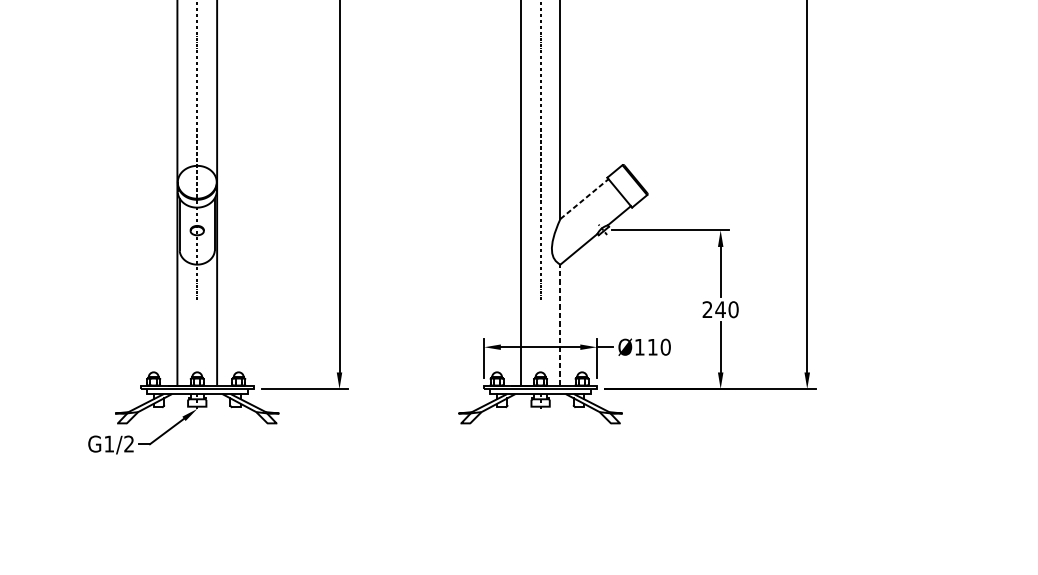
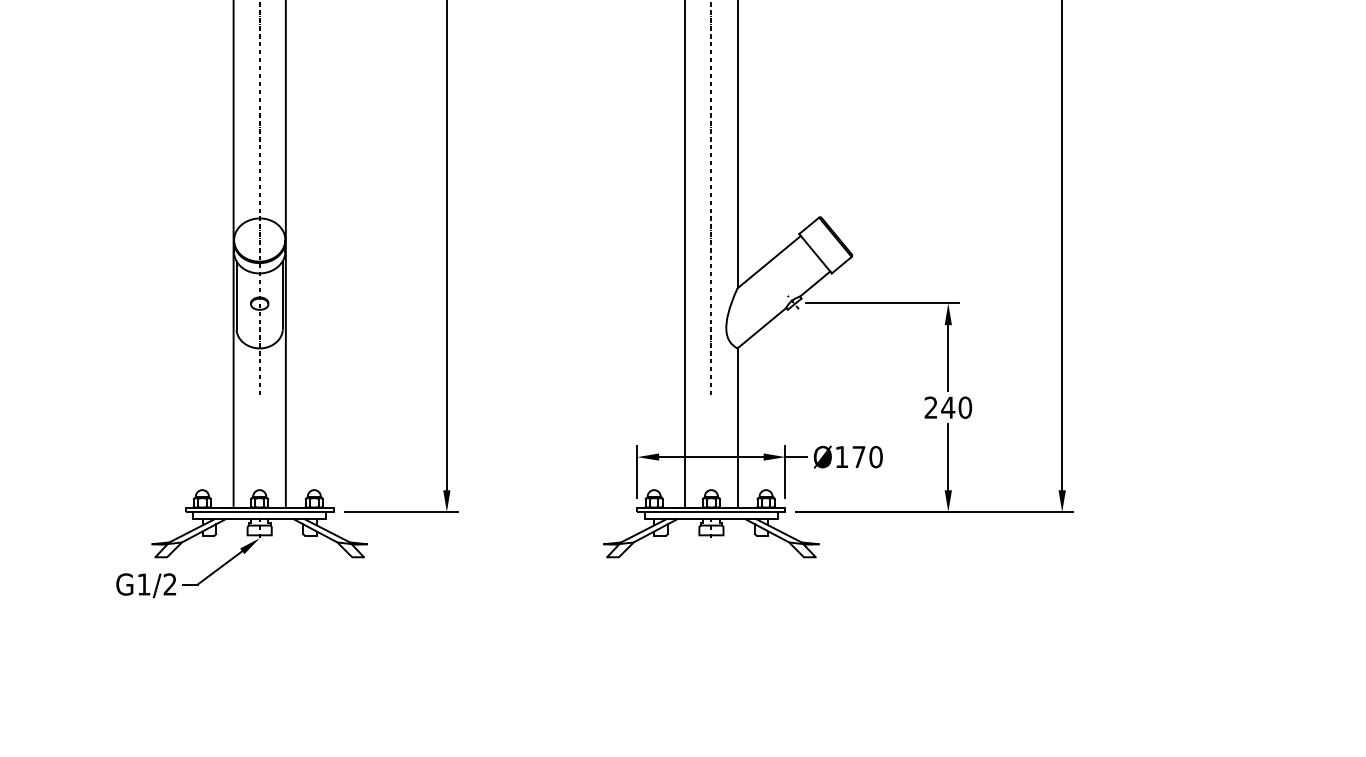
line: (584, 198) -> (769, 261), dashed -> solid
line: (560, 324) -> (737, 427), dashed -> solid
text: (652, 346) -> (858, 456), Ø110 -> Ø170

